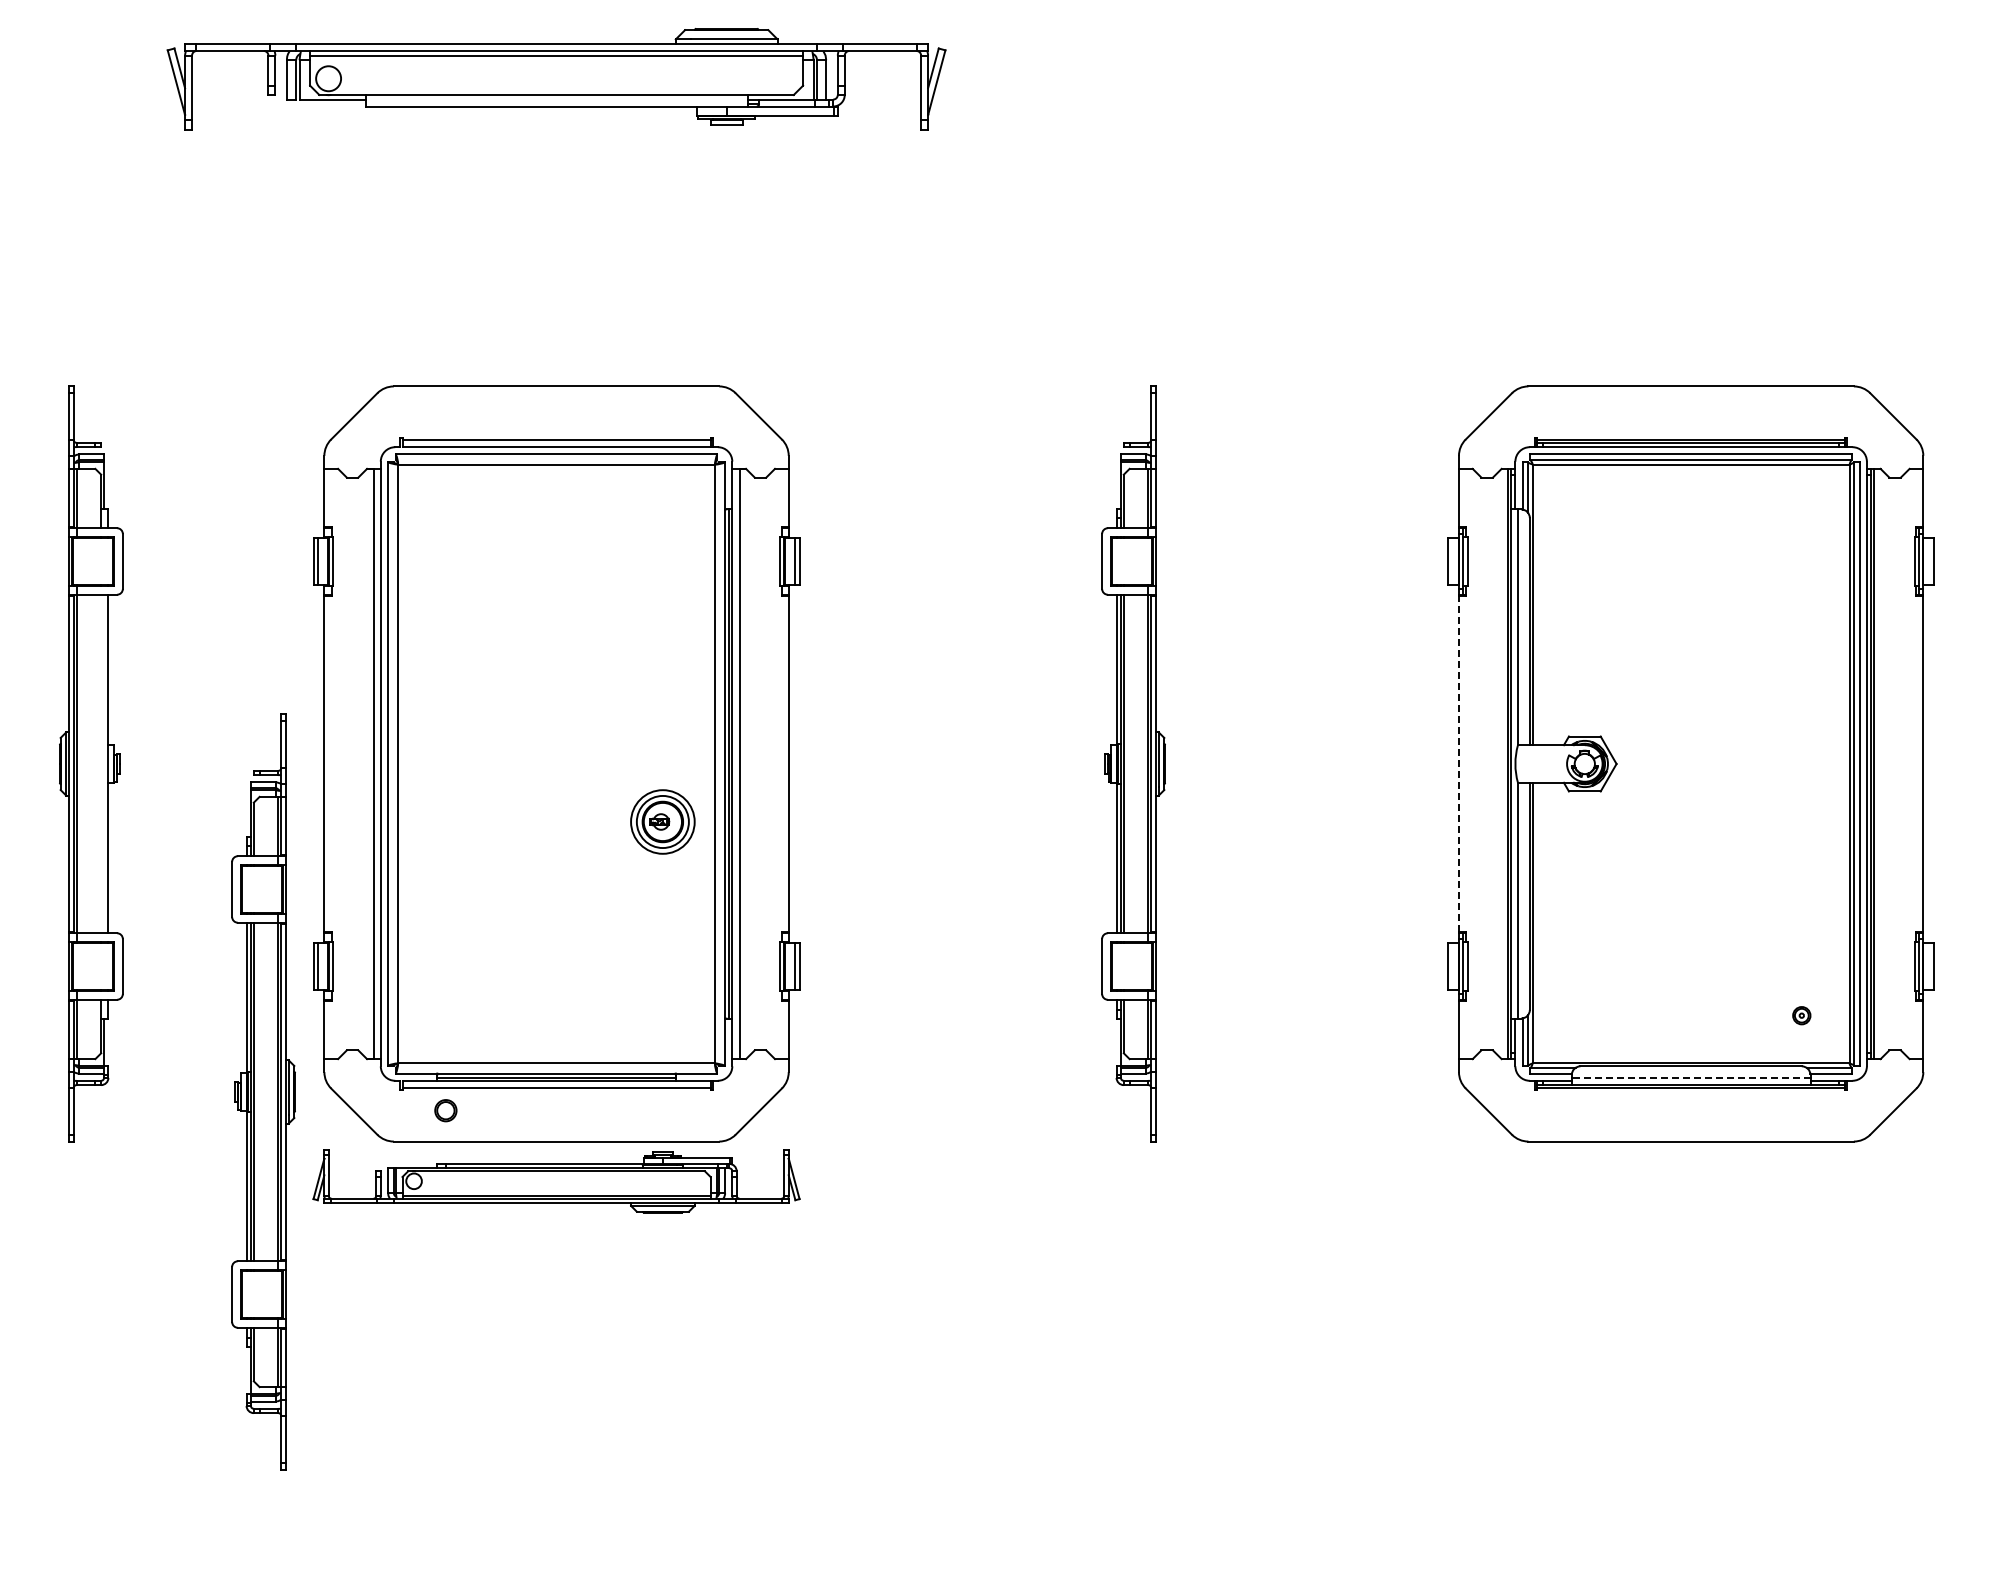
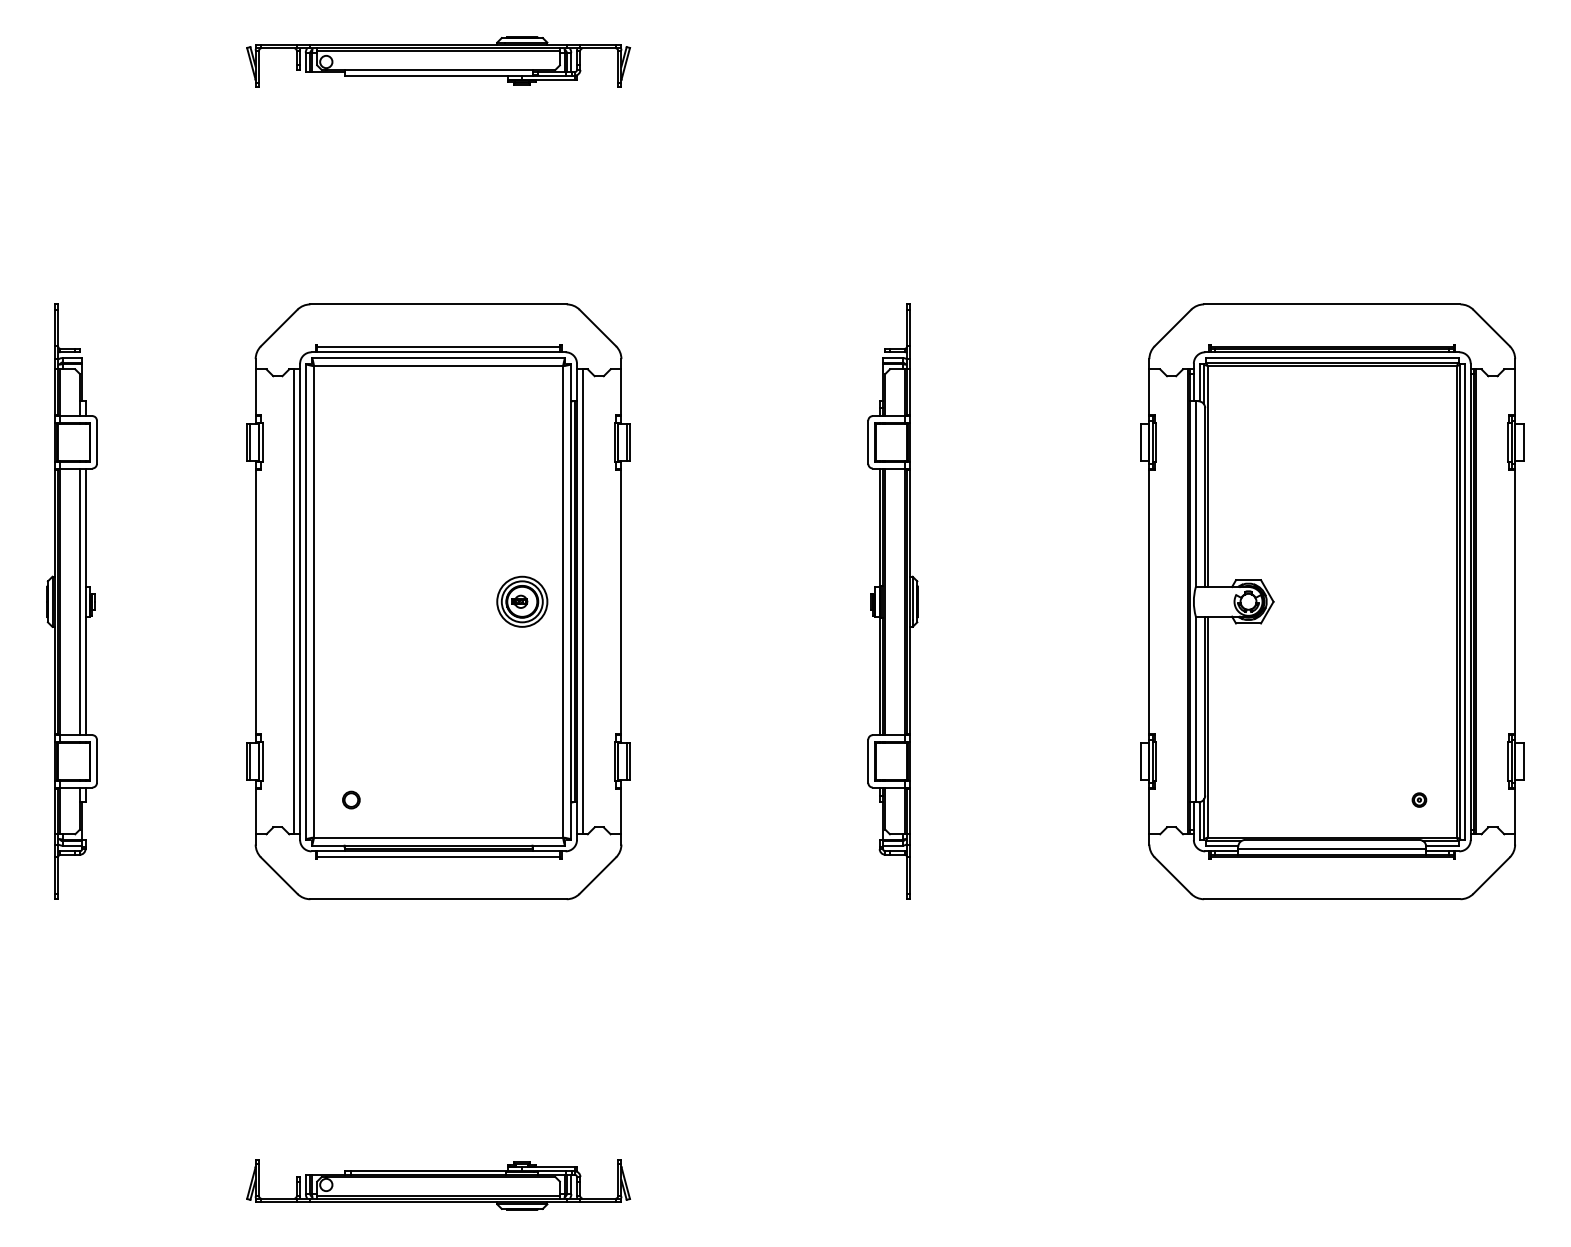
part: (556, 78) -> (438, 61), size x0.62
line: (101, 763) -> (80, 601), added
line: (1458, 764) -> (1149, 602), dashed -> solid
part: (662, 821) -> (522, 601), moved
line: (1690, 1077) -> (1331, 848), dashed -> solid
part: (263, 1091) -> (207, 859), removed
part: (445, 1110) -> (351, 799), moved
part: (556, 1181) -> (438, 1185), moved

